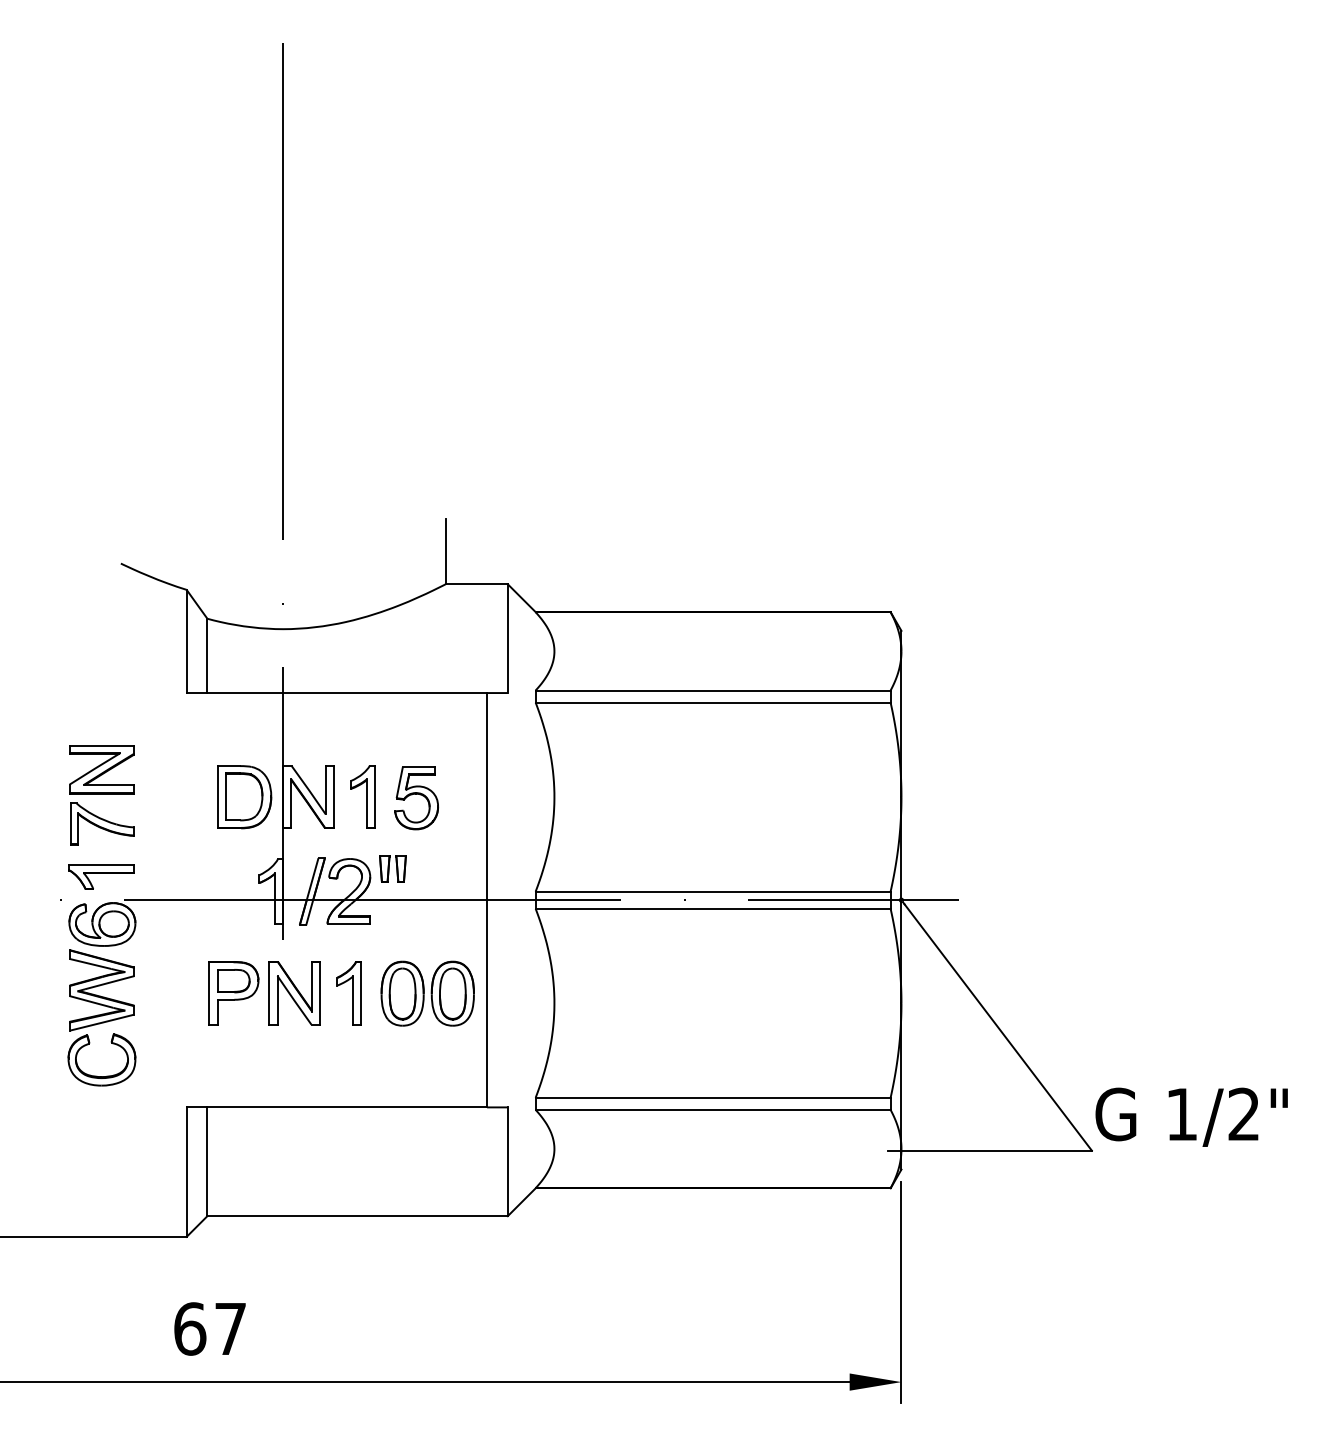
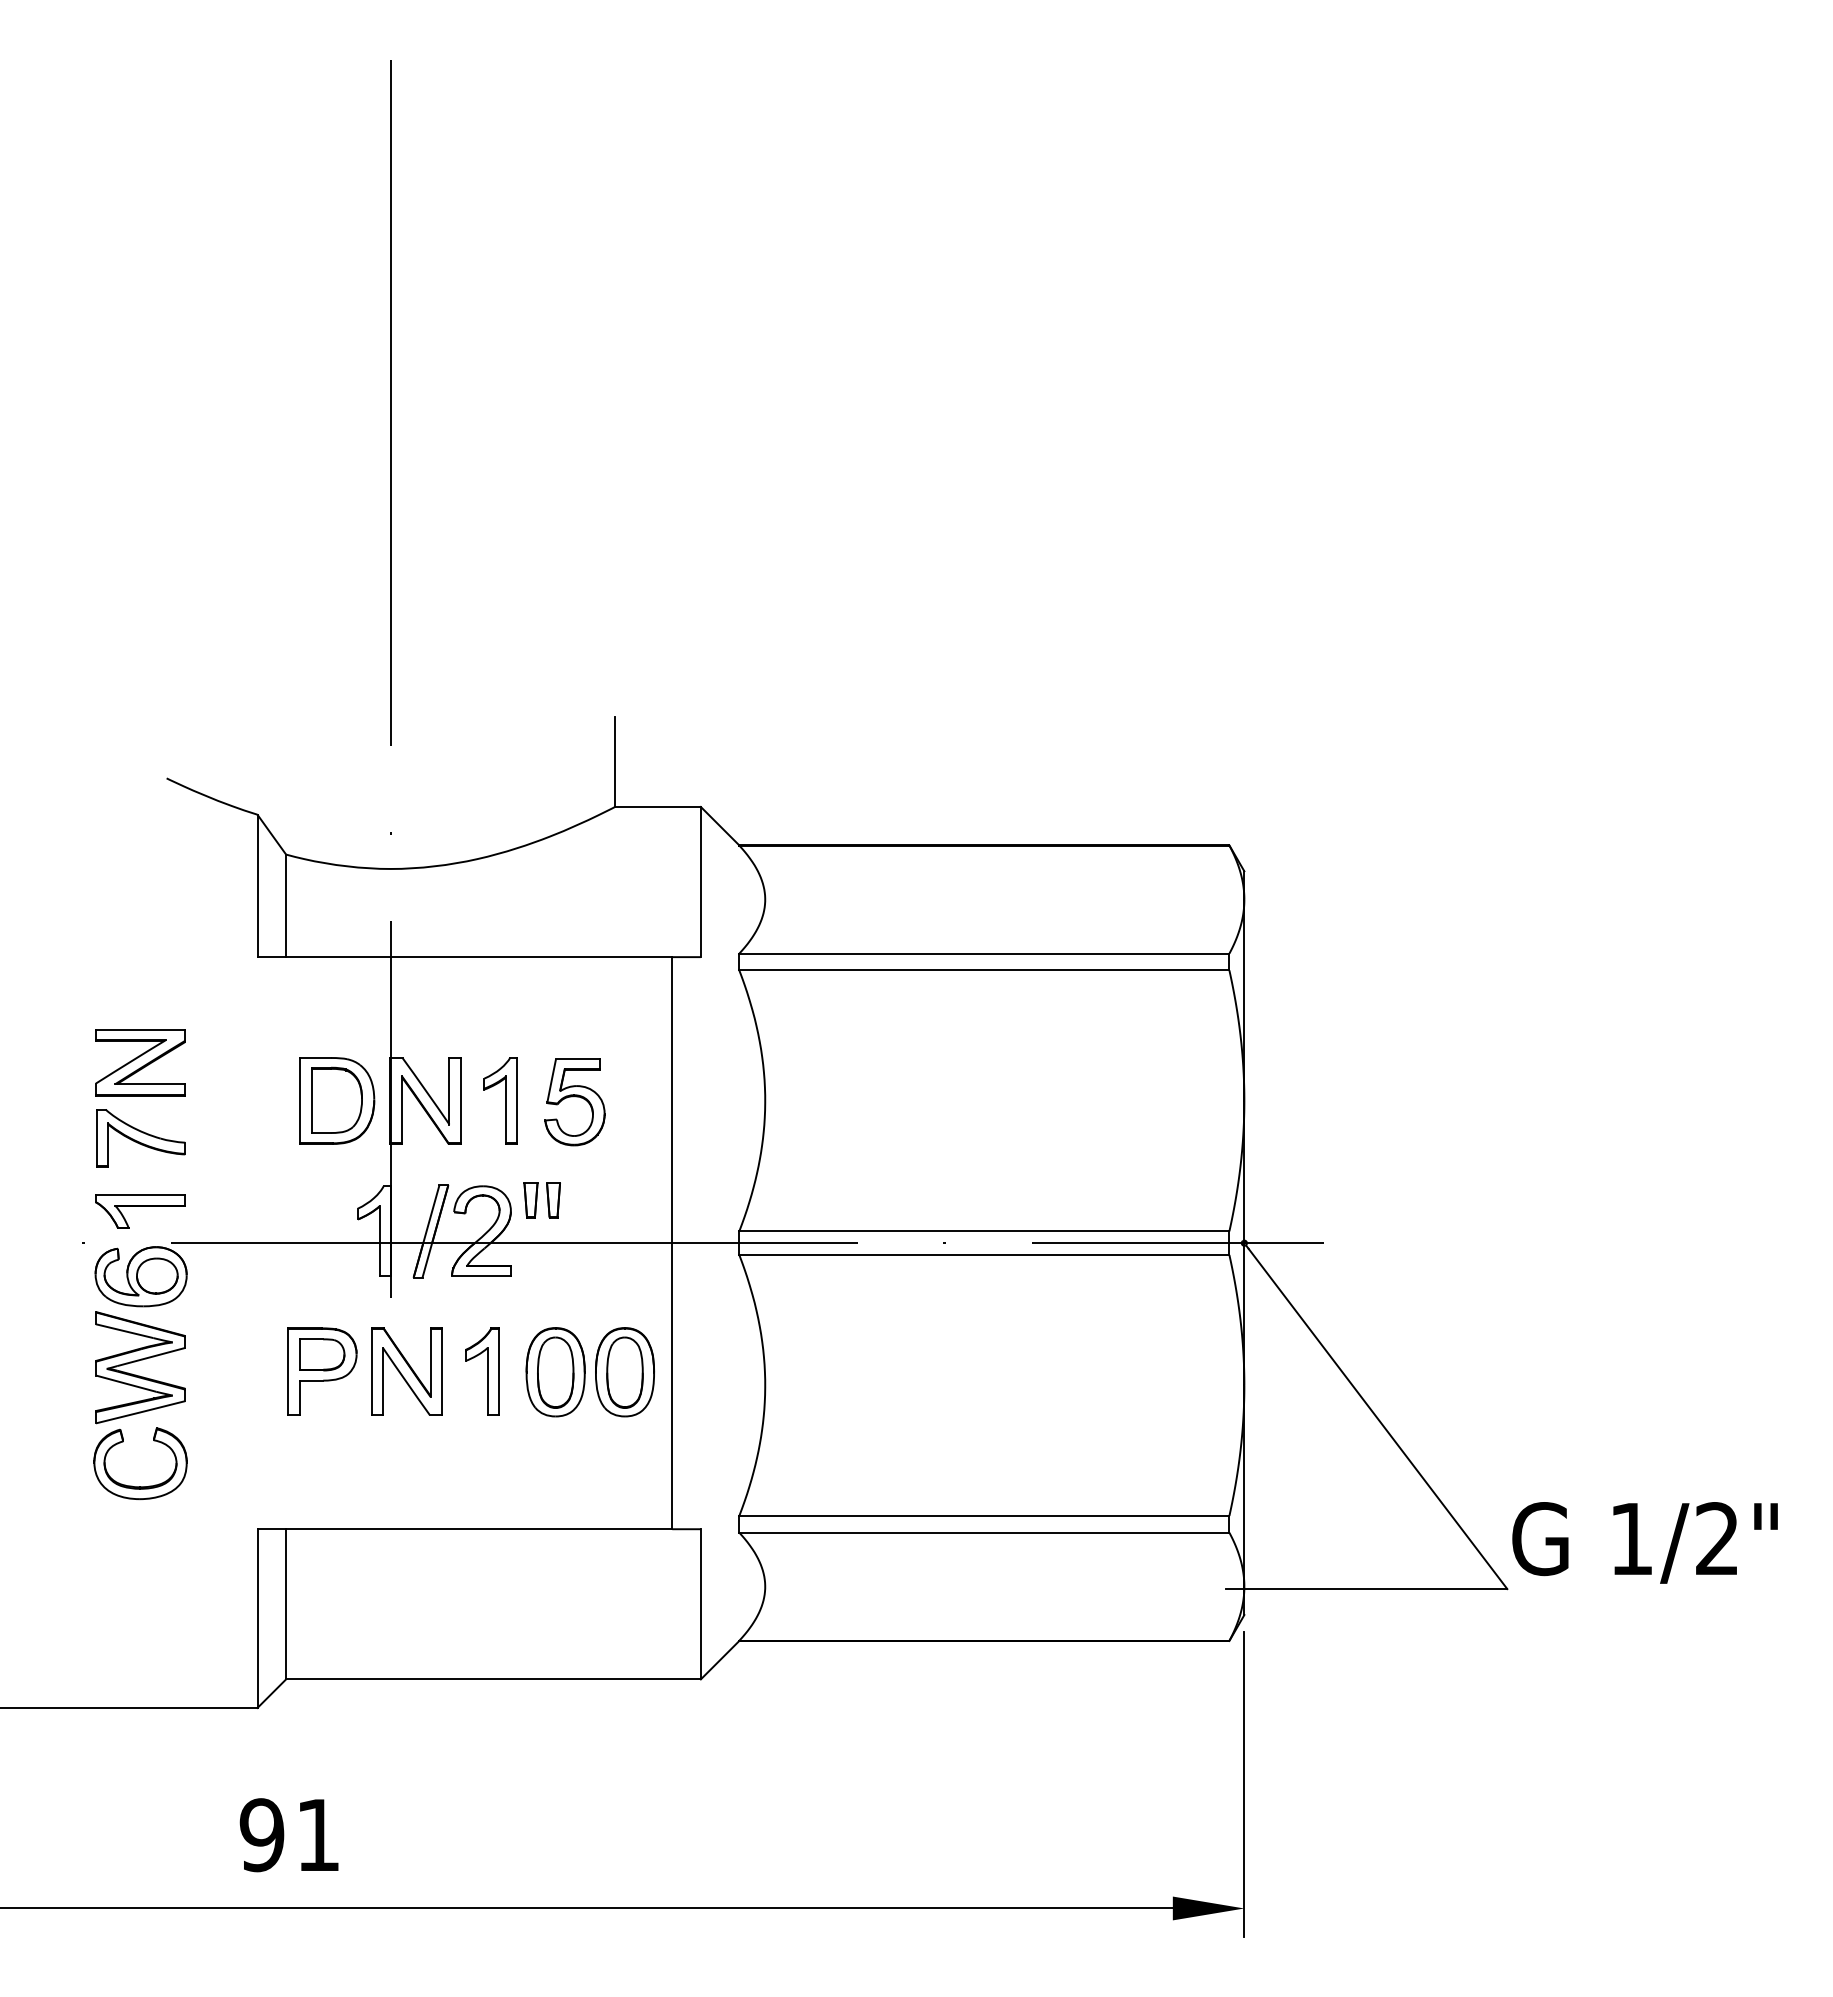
text: (209, 1329) -> (288, 1835), 67 -> 91

